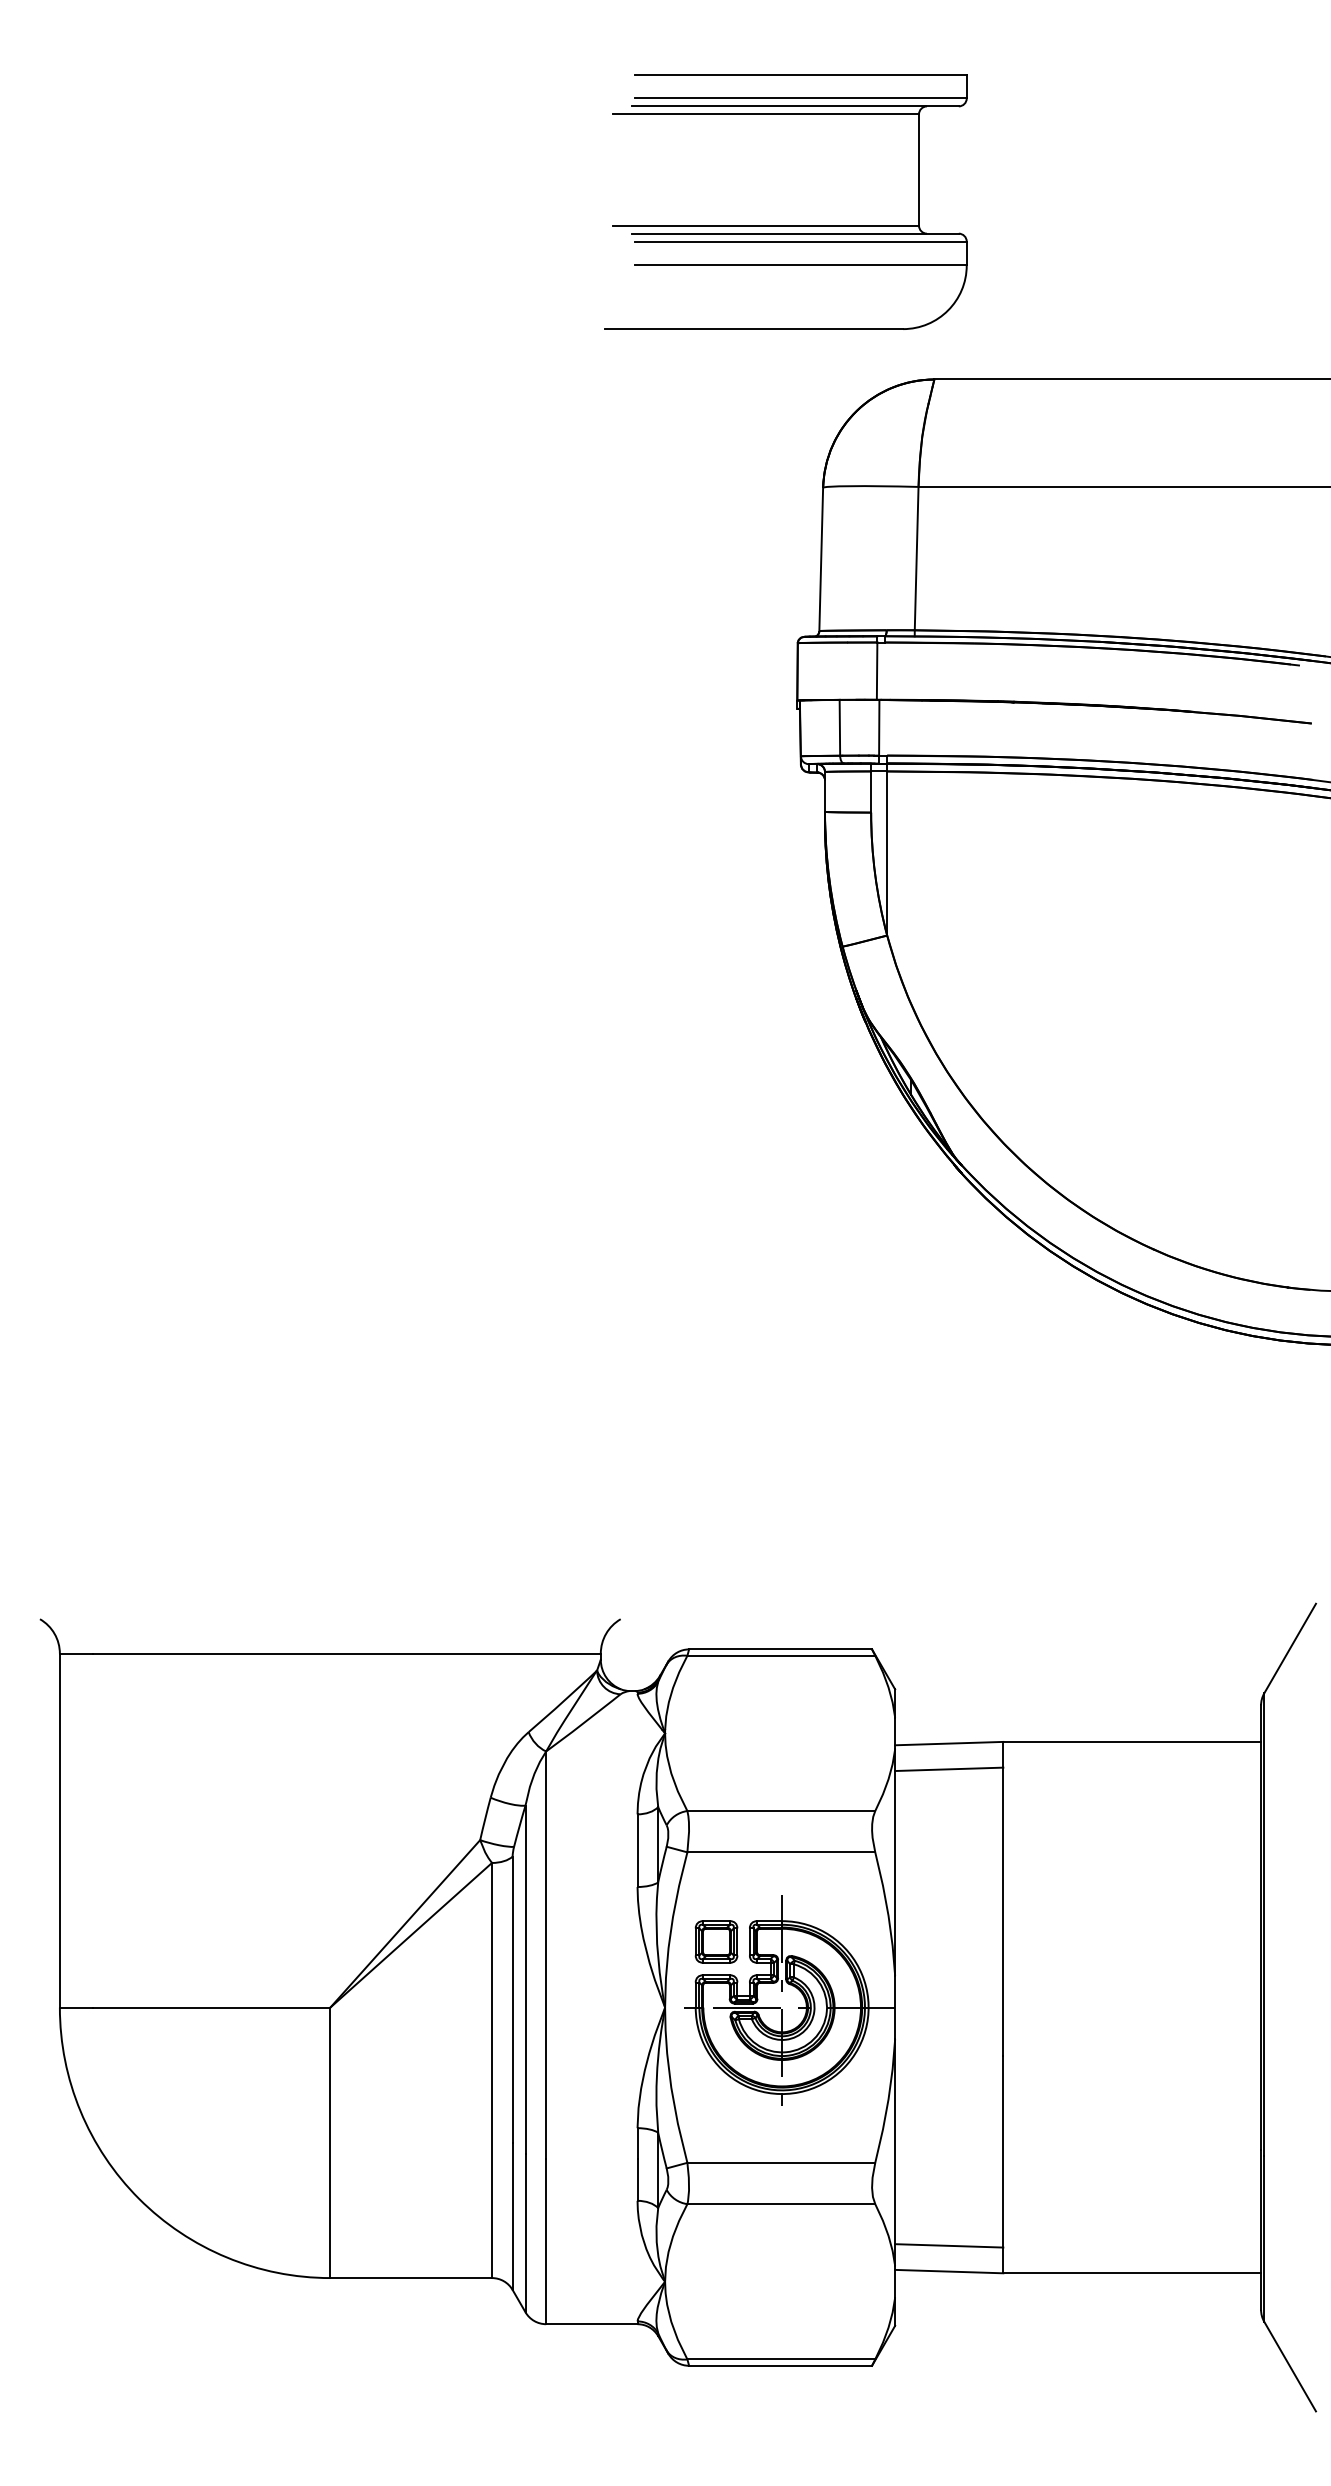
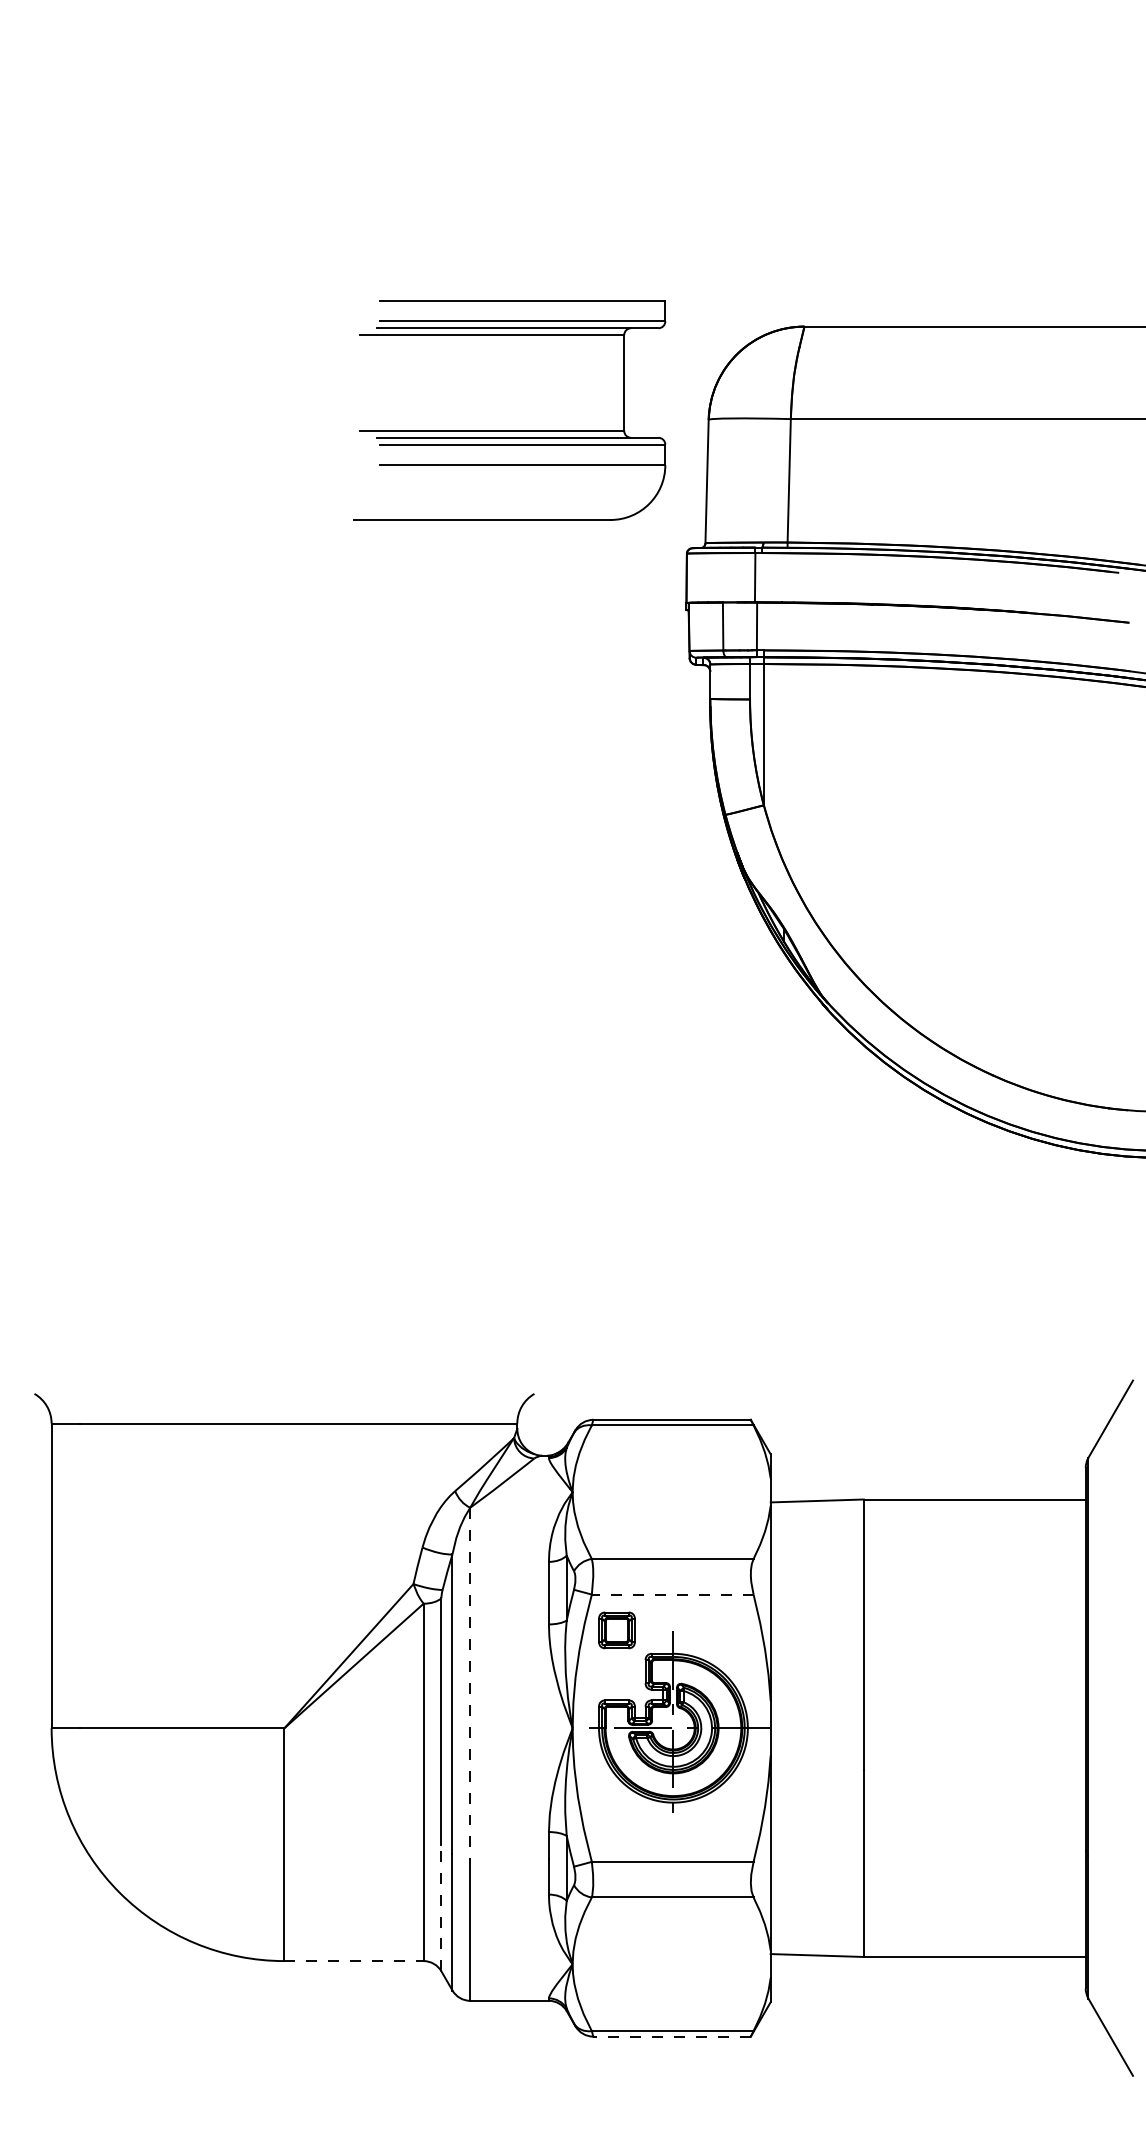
part: (785, 225) -> (509, 430), moved
line: (949, 1769) -> (817, 1523), removed
line: (781, 1852) -> (672, 1594), solid -> dashed
part: (716, 1941) -> (616, 1630), moved
line: (546, 1955) -> (470, 1683), solid -> dashed
line: (512, 2216) -> (441, 1908), solid -> dashed
line: (949, 2245) -> (817, 1933), removed
line: (411, 2278) -> (354, 1961), solid -> dashed
line: (780, 2365) -> (672, 2036), solid -> dashed

